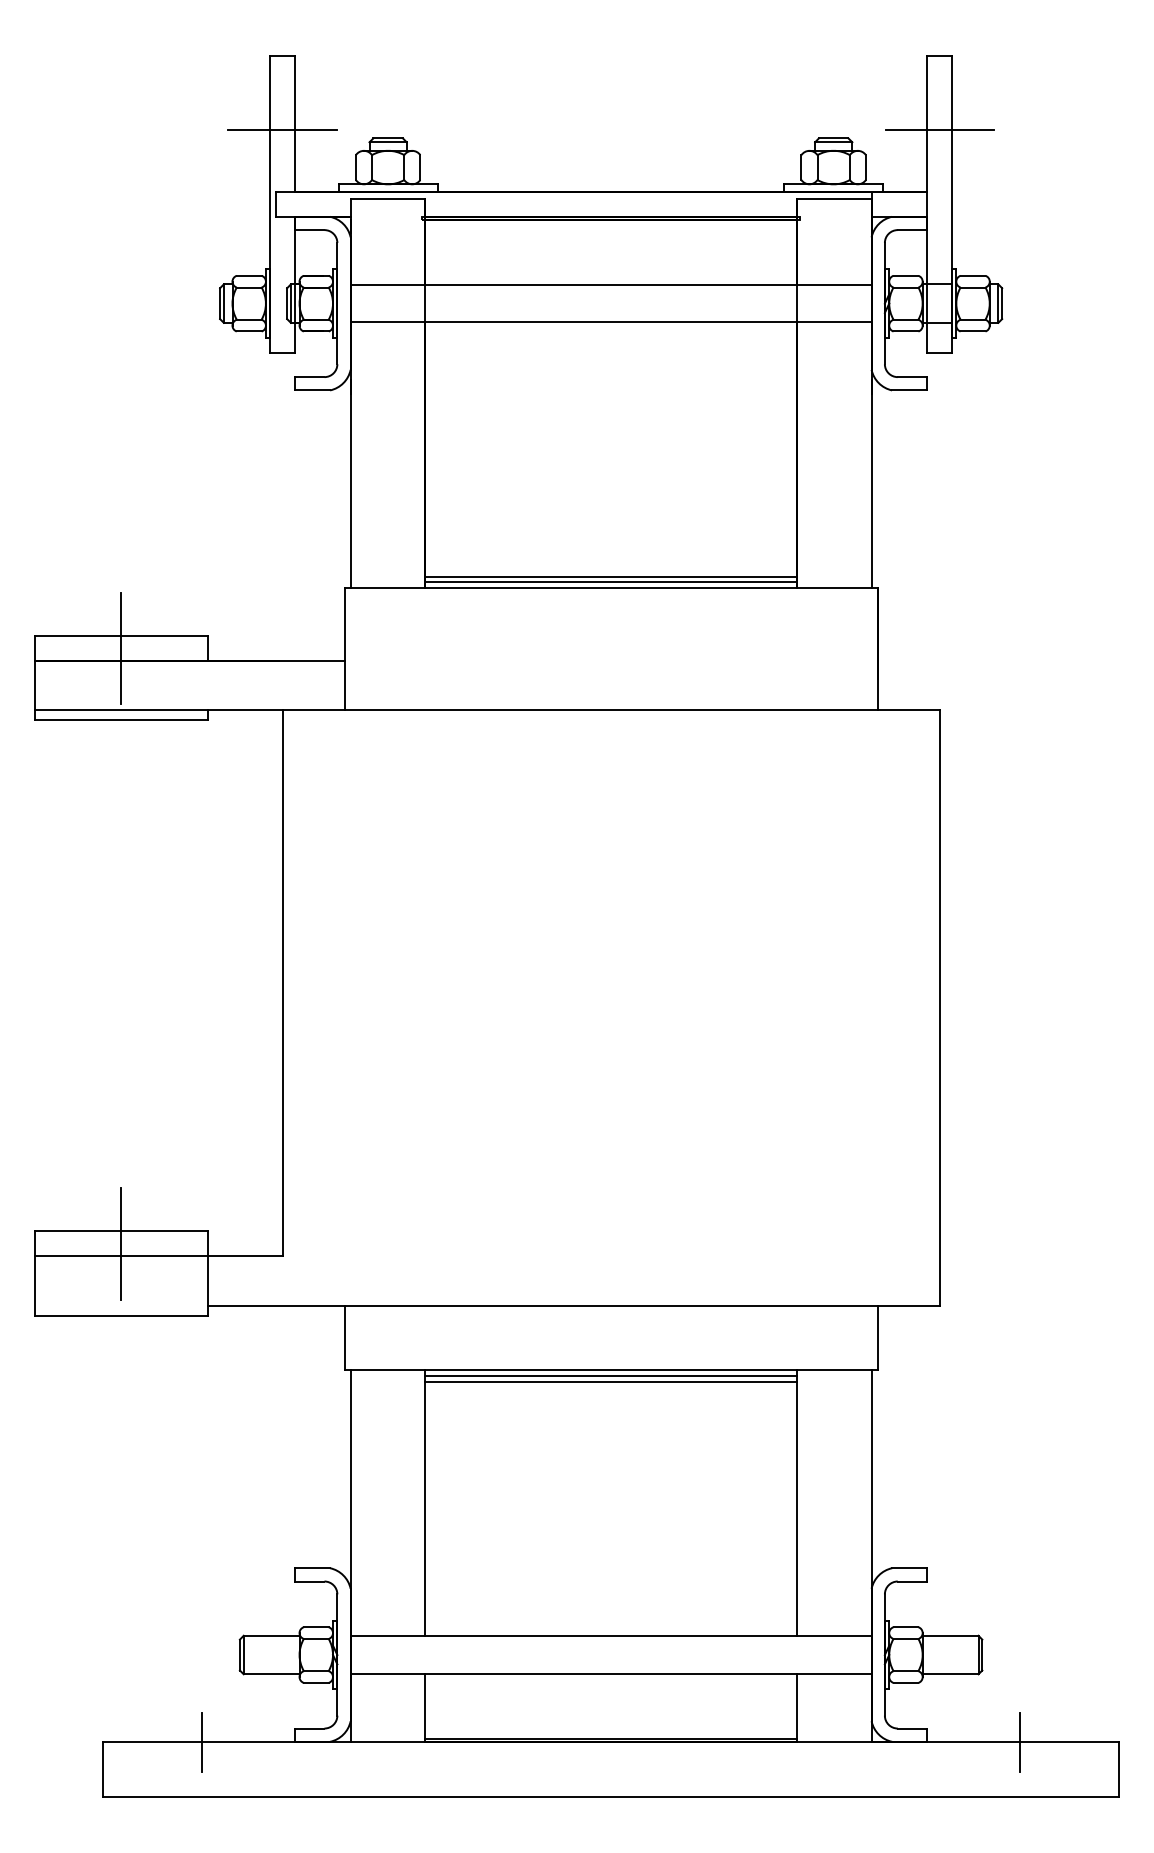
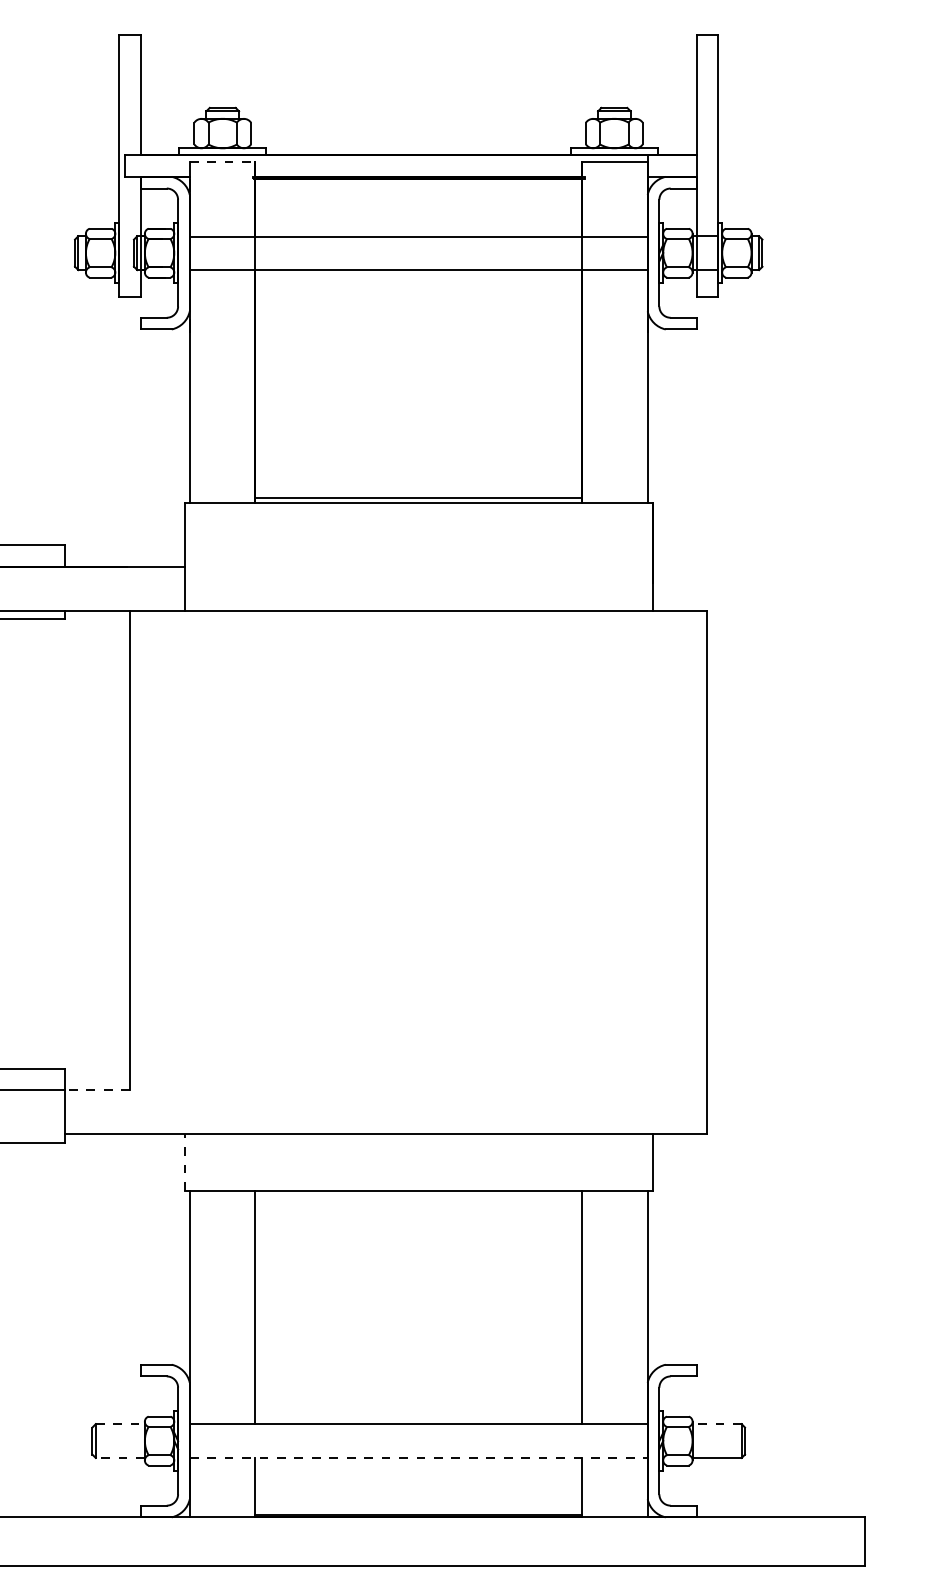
line: (281, 129) -> (129, 100), removed
line: (939, 129) -> (707, 100), removed
line: (388, 199) -> (223, 161), solid -> dashed
line: (611, 576) -> (419, 493), removed
line: (245, 1256) -> (97, 1090), solid -> dashed
line: (344, 1337) -> (184, 1161), solid -> dashed
line: (611, 1376) -> (419, 1196), removed
line: (611, 1381) -> (419, 1200), removed
line: (271, 1635) -> (120, 1423), solid -> dashed
line: (950, 1635) -> (717, 1423), solid -> dashed
line: (611, 1673) -> (419, 1457), solid -> dashed
line: (271, 1674) -> (120, 1458), solid -> dashed
line: (202, 1742) -> (59, 1517), removed
line: (1020, 1742) -> (778, 1517), removed

